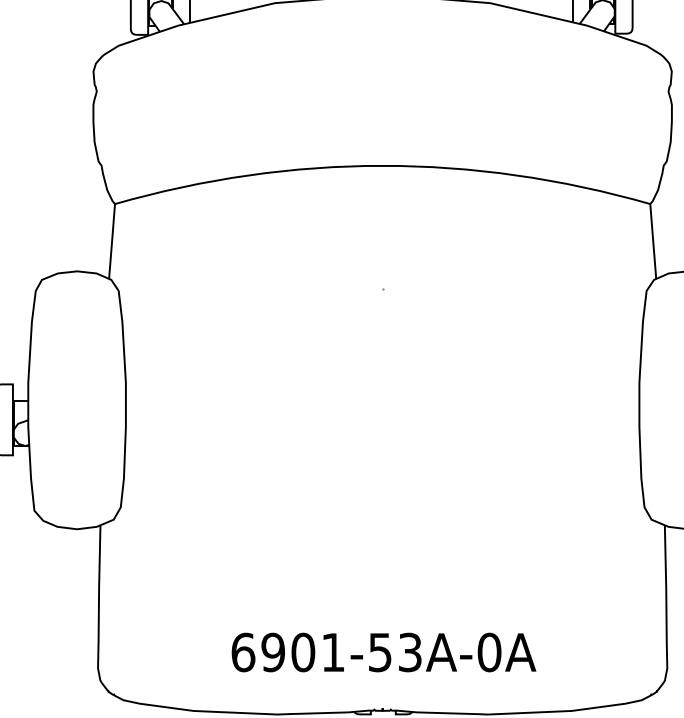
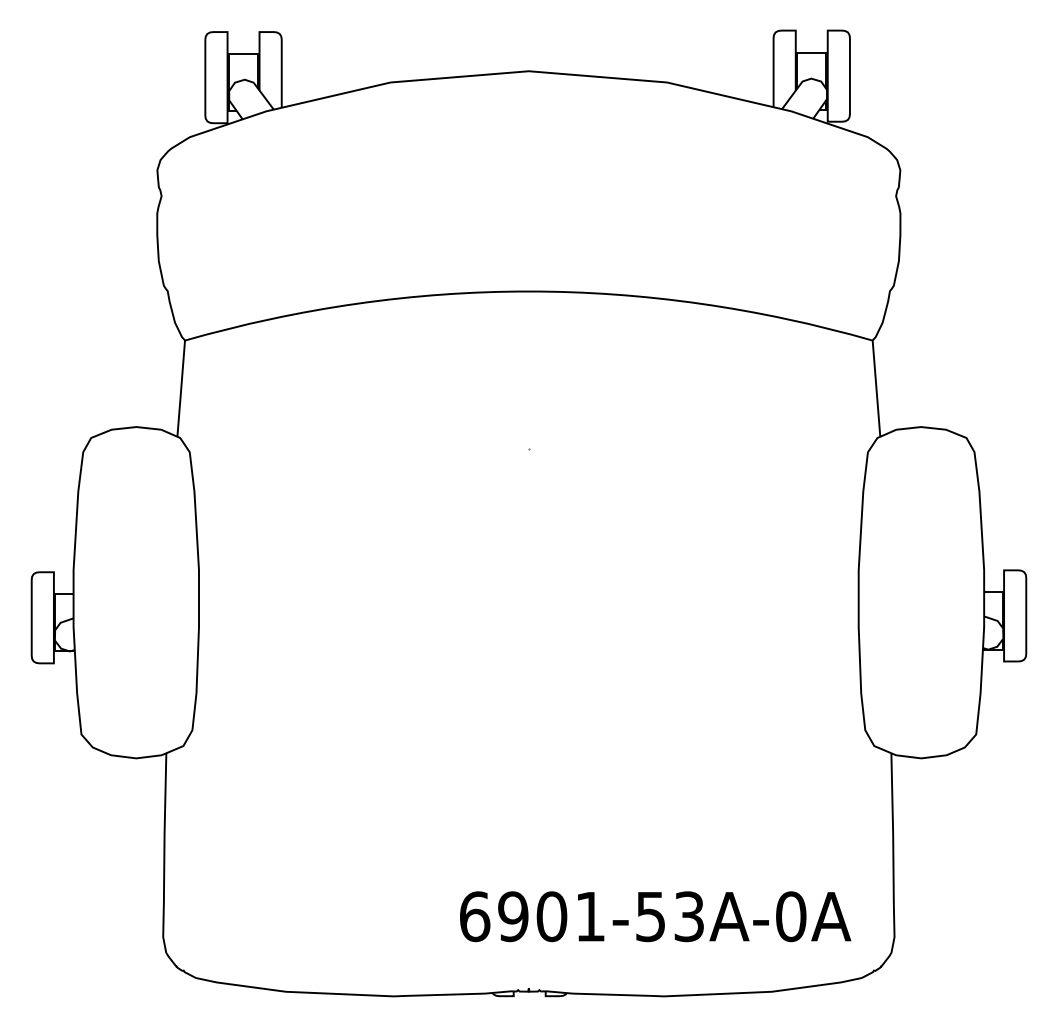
text: (383, 652) -> (655, 916), moved

